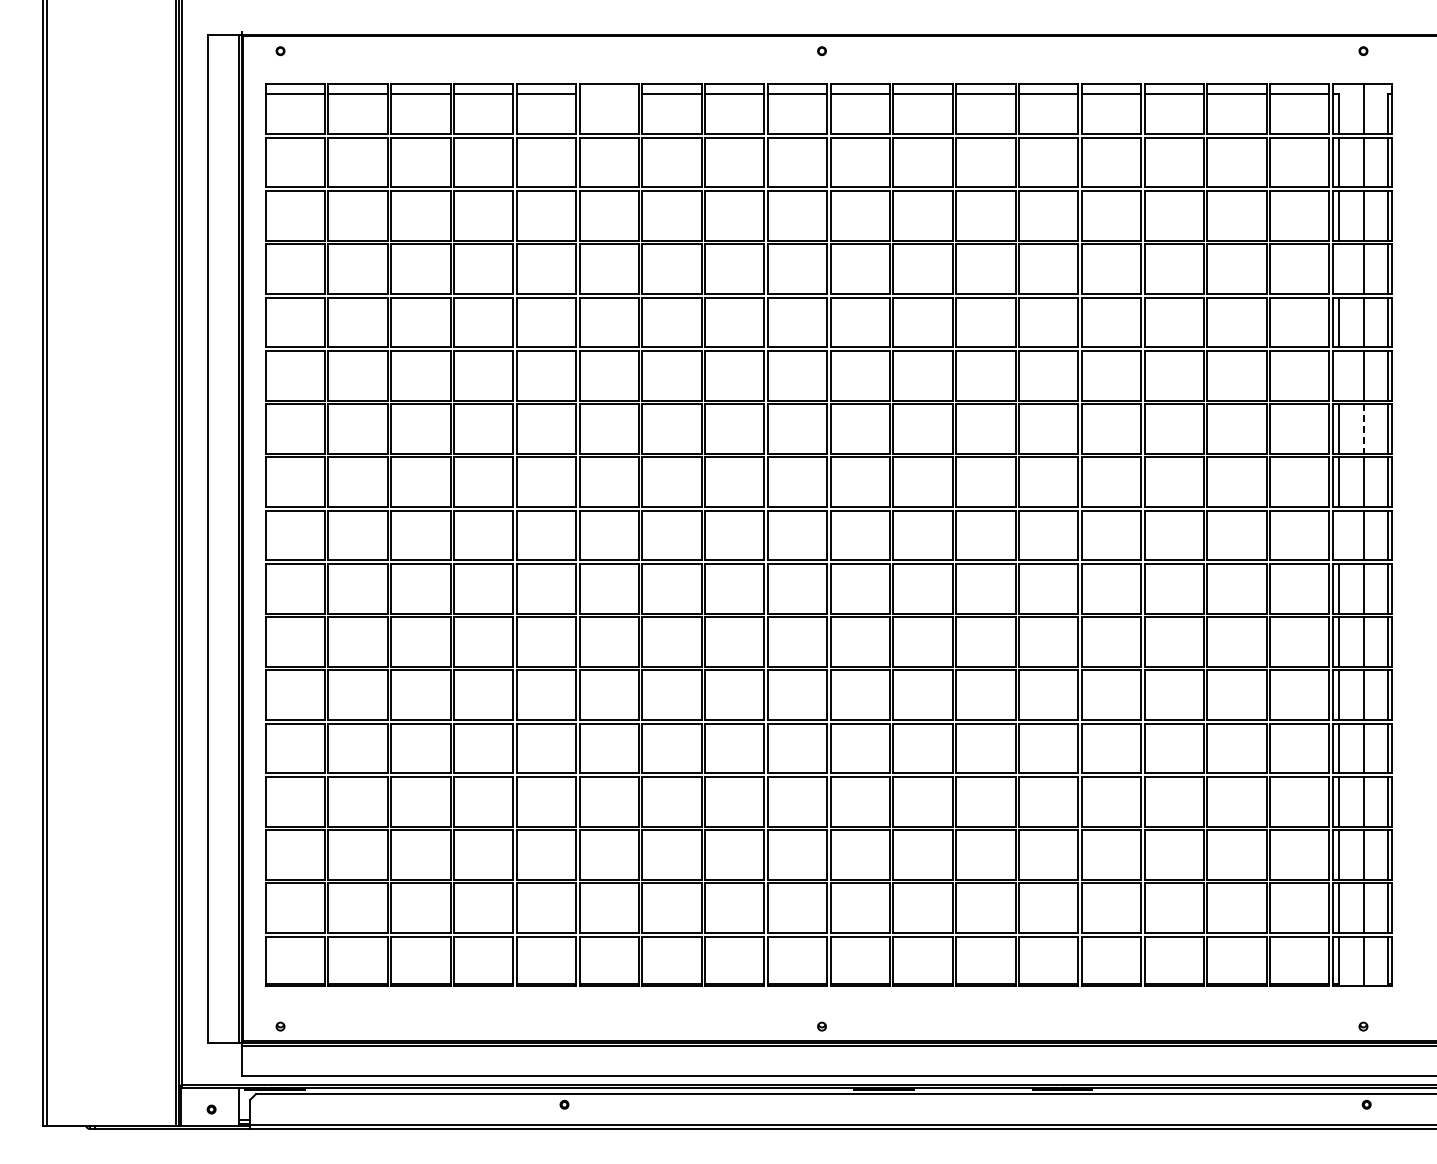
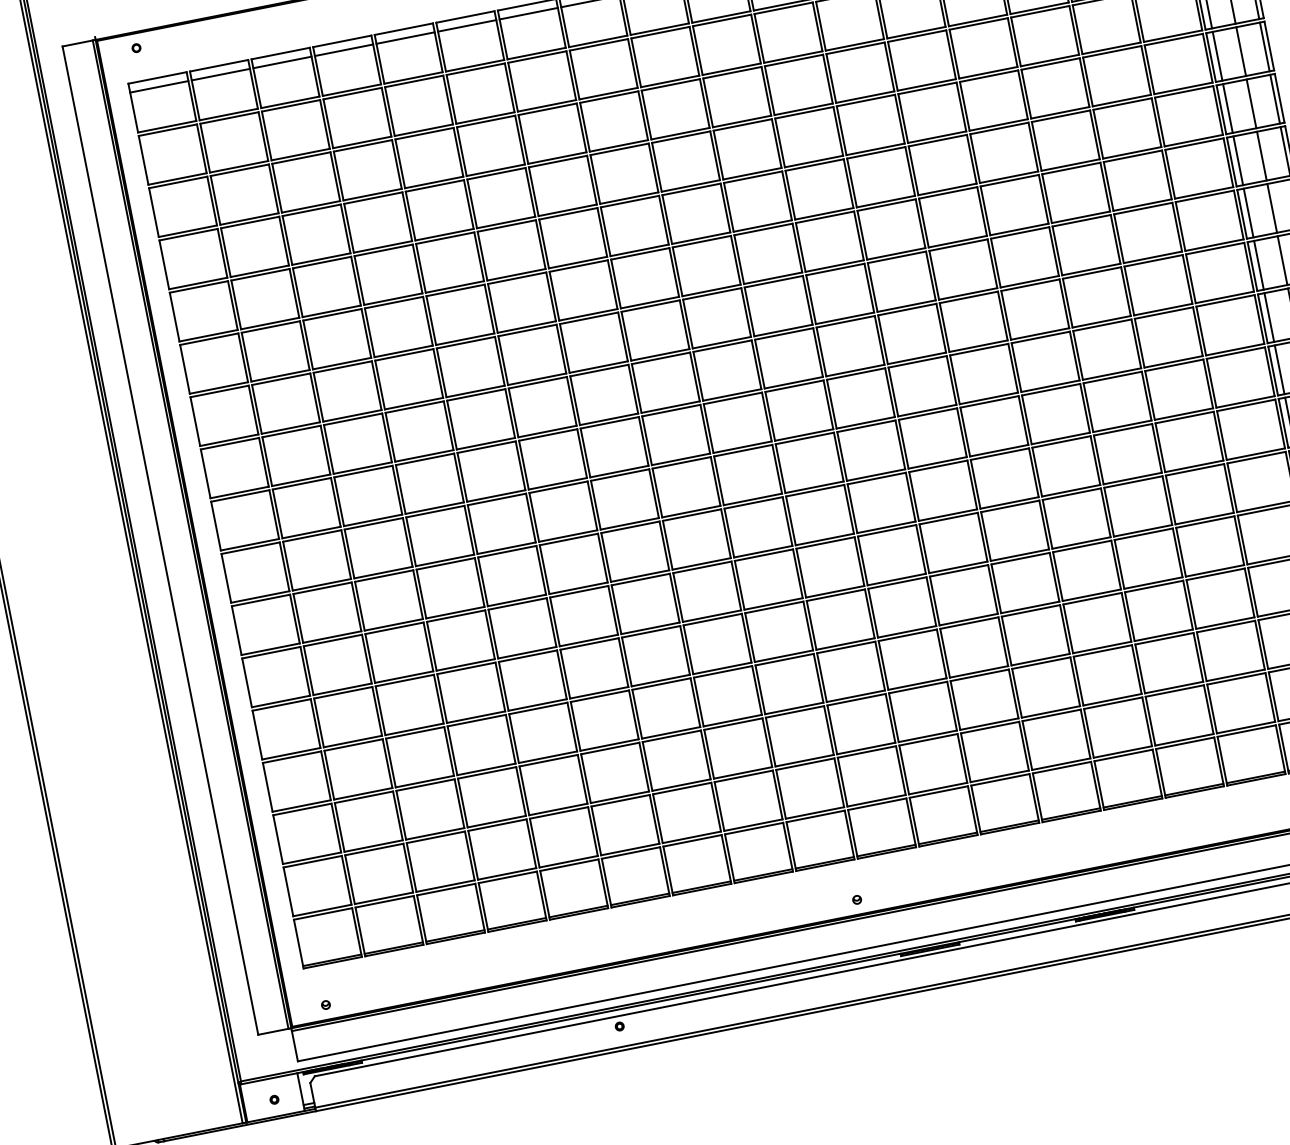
line: (608, 93) -> (466, 25), added
line: (1339, 269) -> (1217, 56), added
line: (1339, 375) -> (1238, 160), added
line: (1363, 428) -> (1272, 207), dashed -> solid
line: (1339, 535) -> (1269, 317), added

